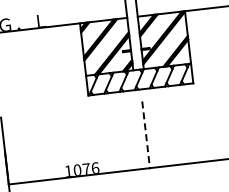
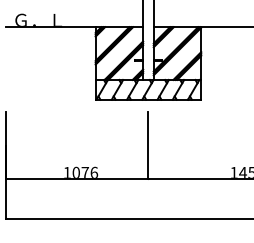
line: (146, 134) -> (148, 145), dashed -> solid

